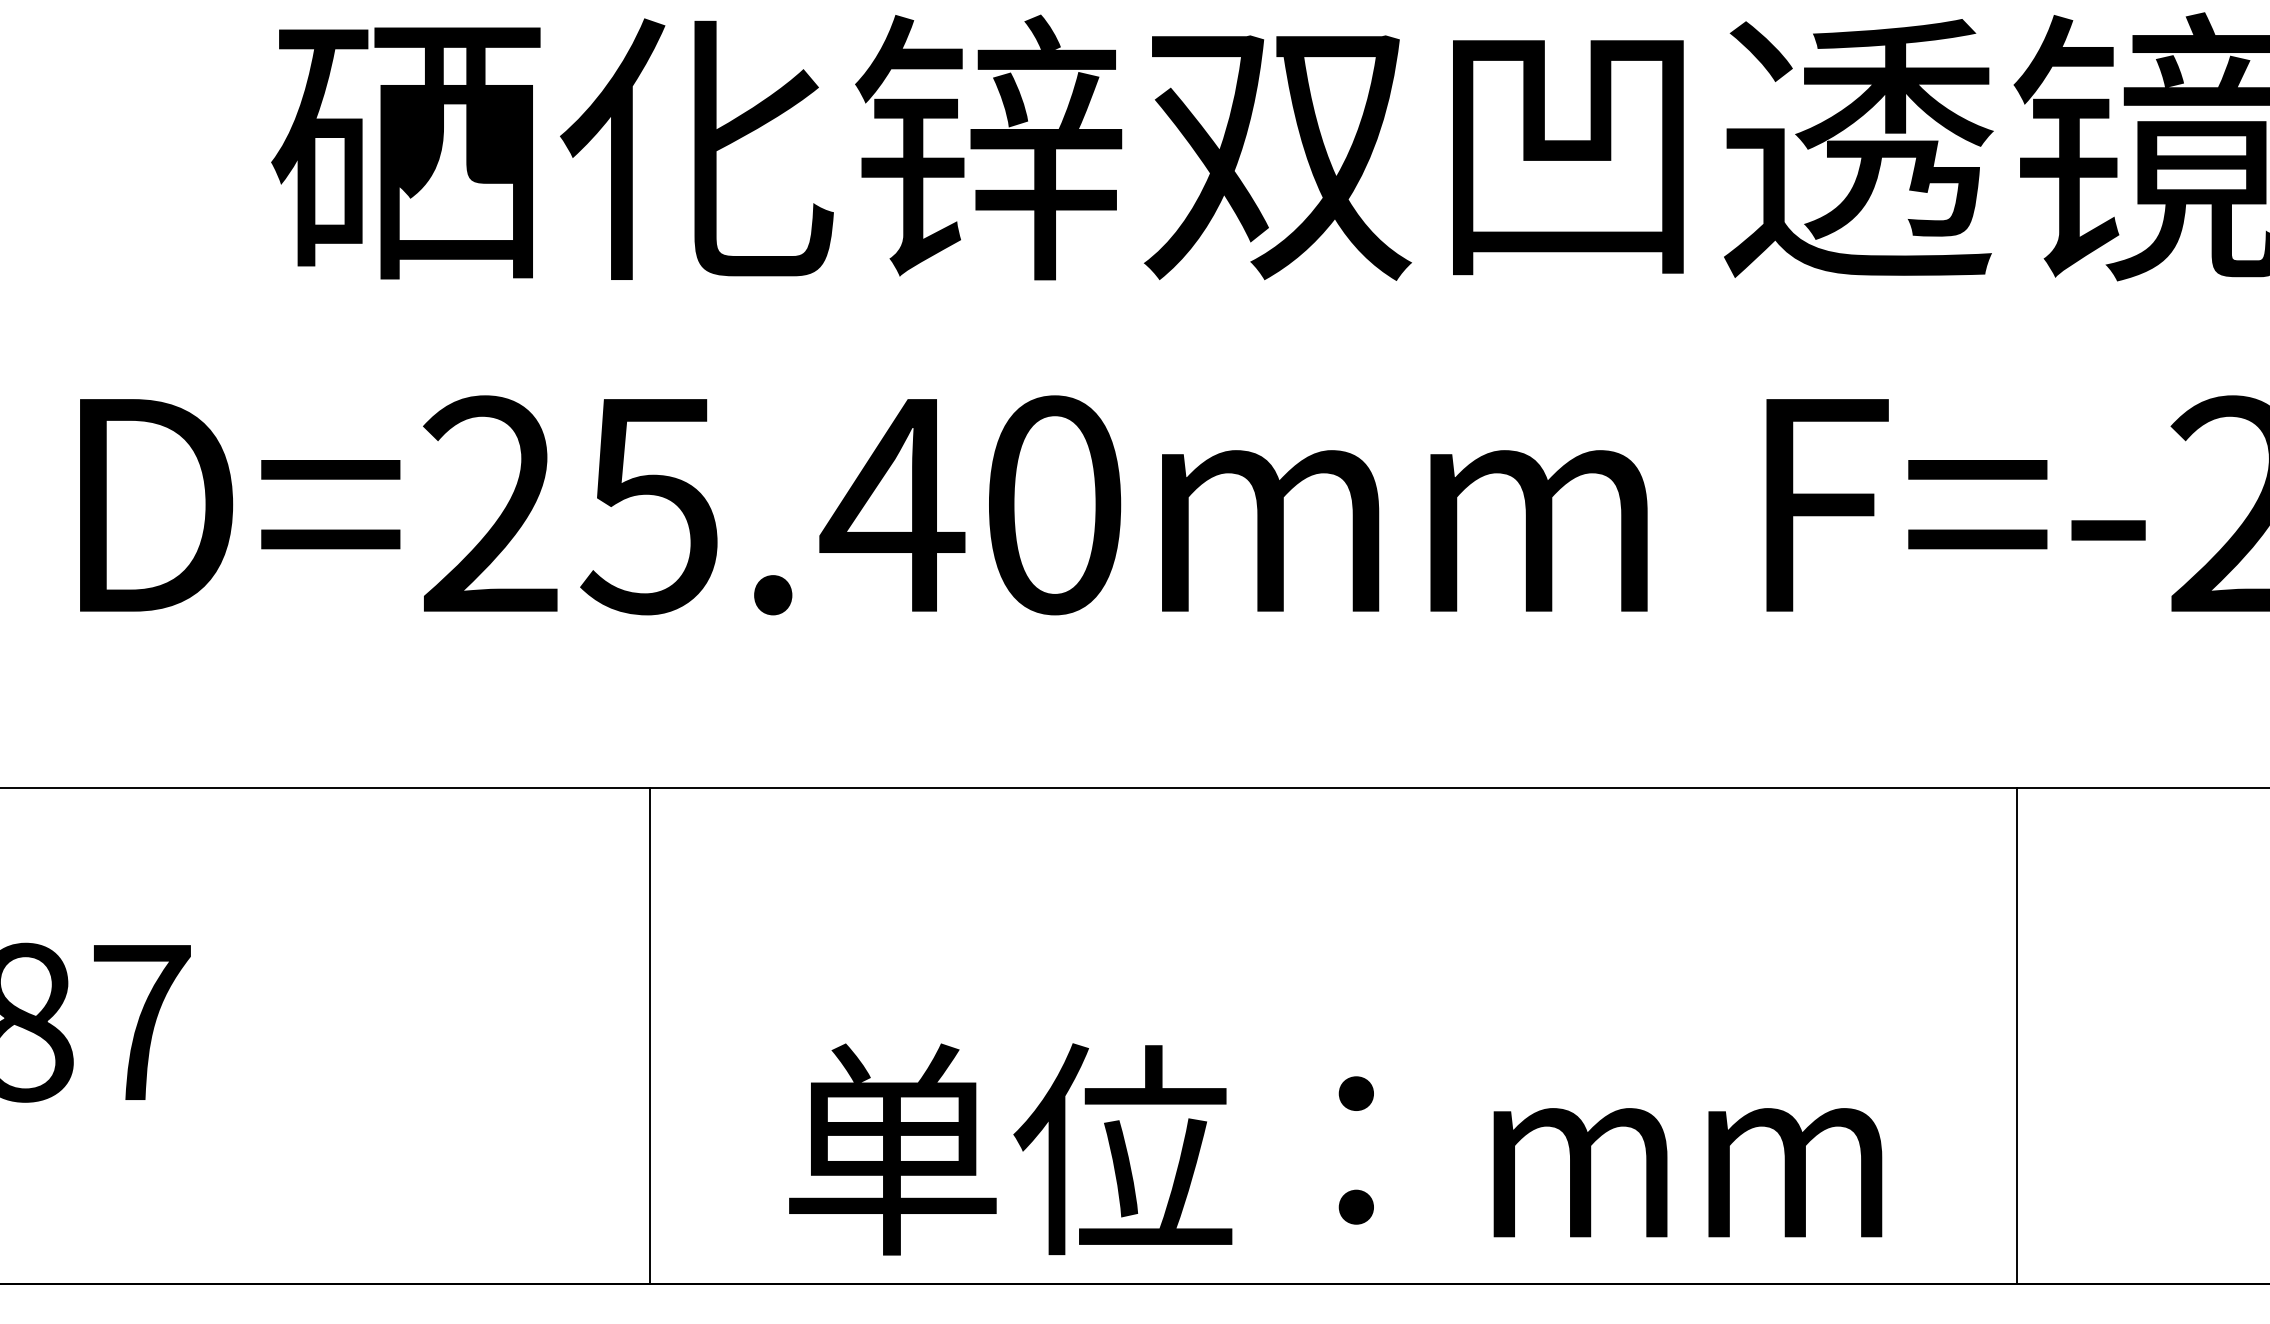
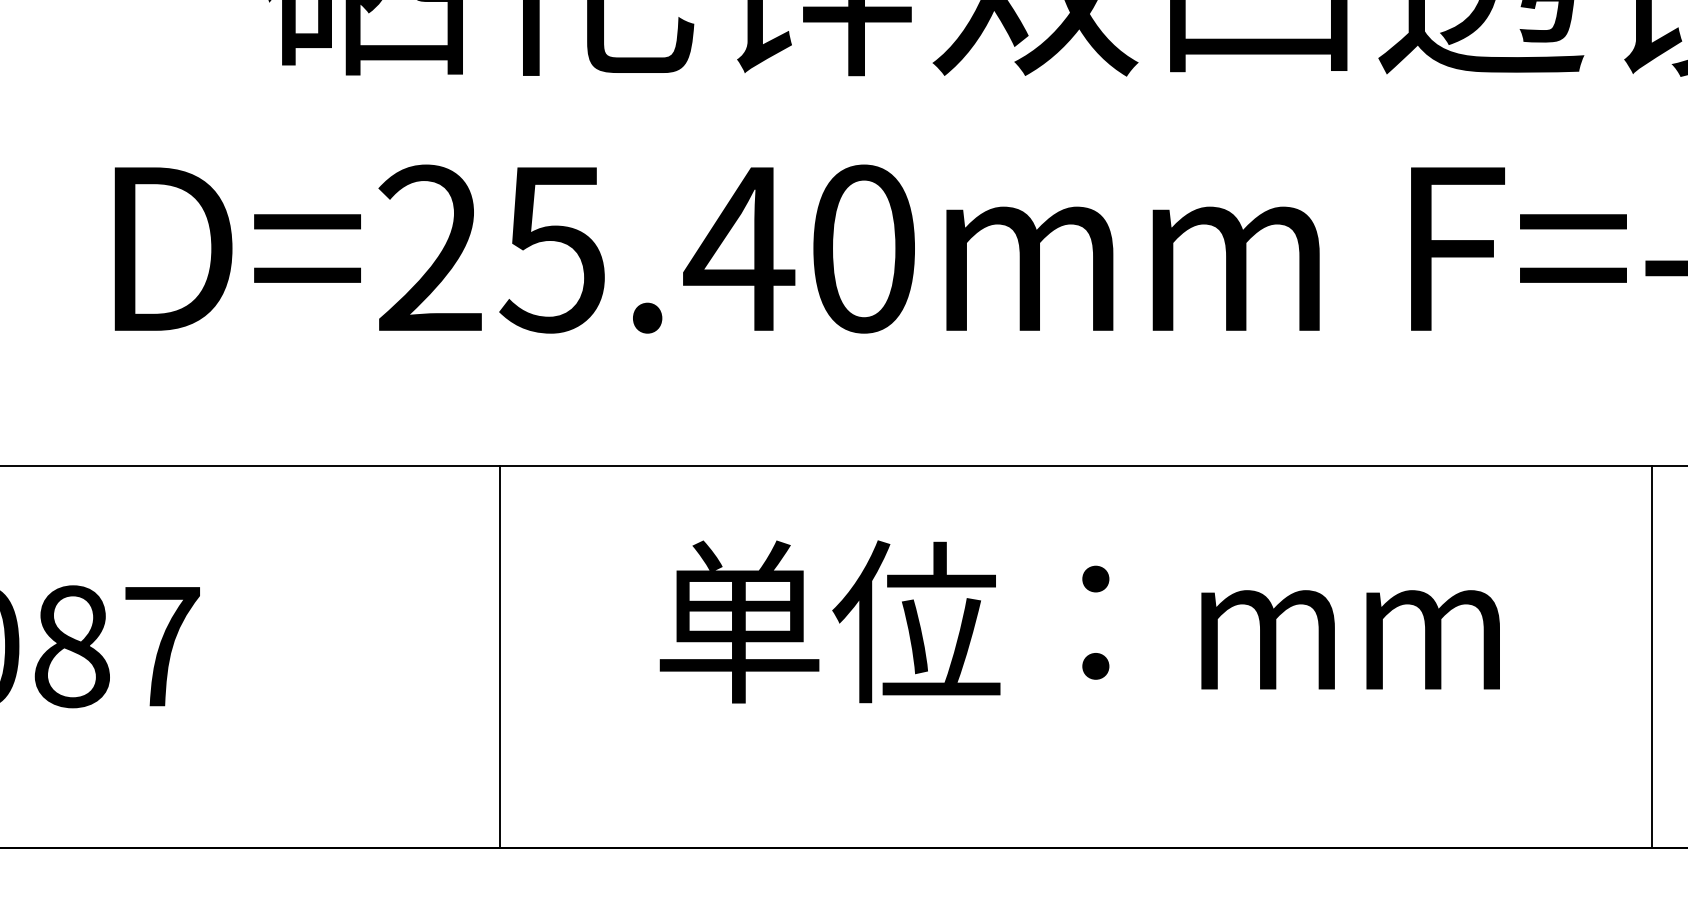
line: (650, 1035) -> (500, 656), moved
line: (2016, 1035) -> (1651, 656), moved
text: (1335, 1149) -> (1079, 621), moved

